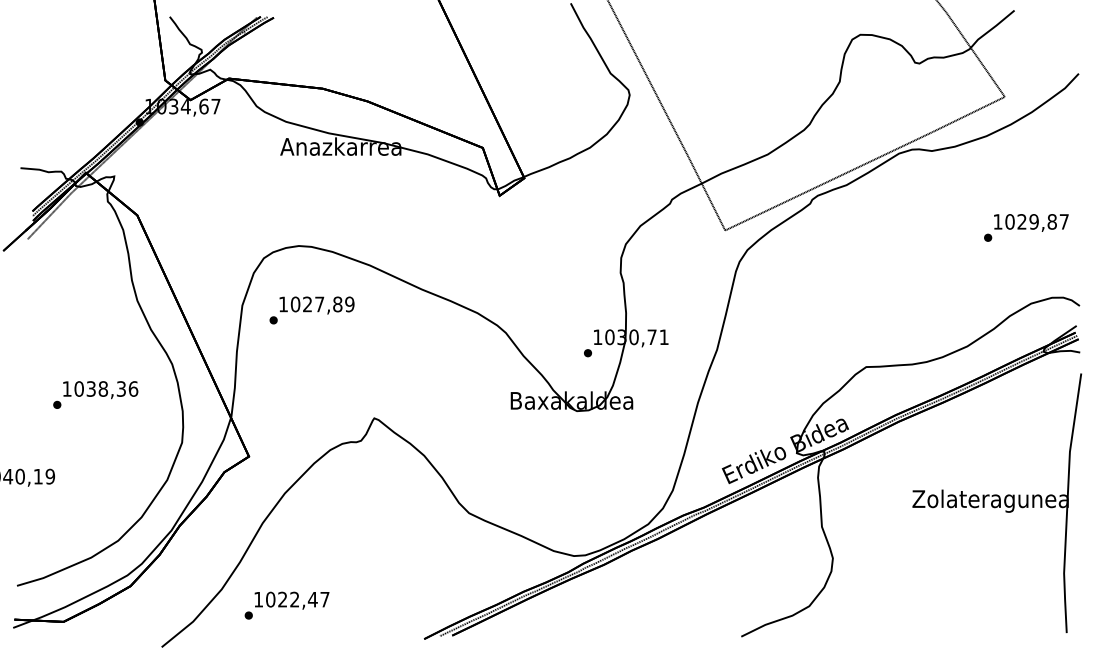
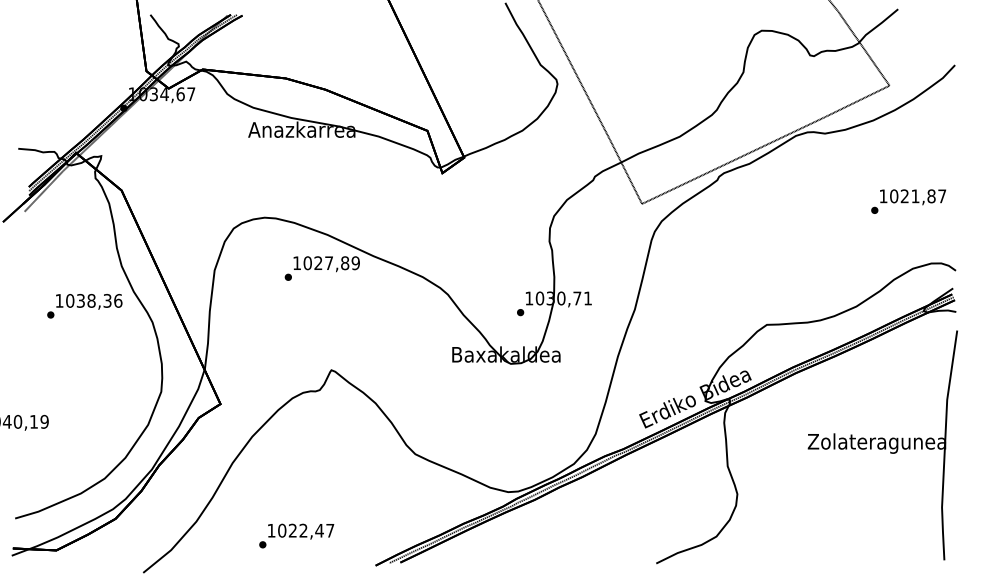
text: (1033, 221) -> (914, 195), 1029,87 -> 1021,87
text: (311, 310) -> (321, 268), moved
text: (95, 394) -> (84, 305), moved
text: (286, 605) -> (296, 535), moved

